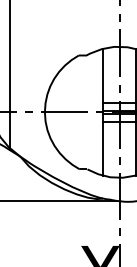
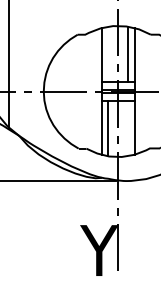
line: (129, 75) -> (128, 54), added
line: (108, 149) -> (107, 128), added

